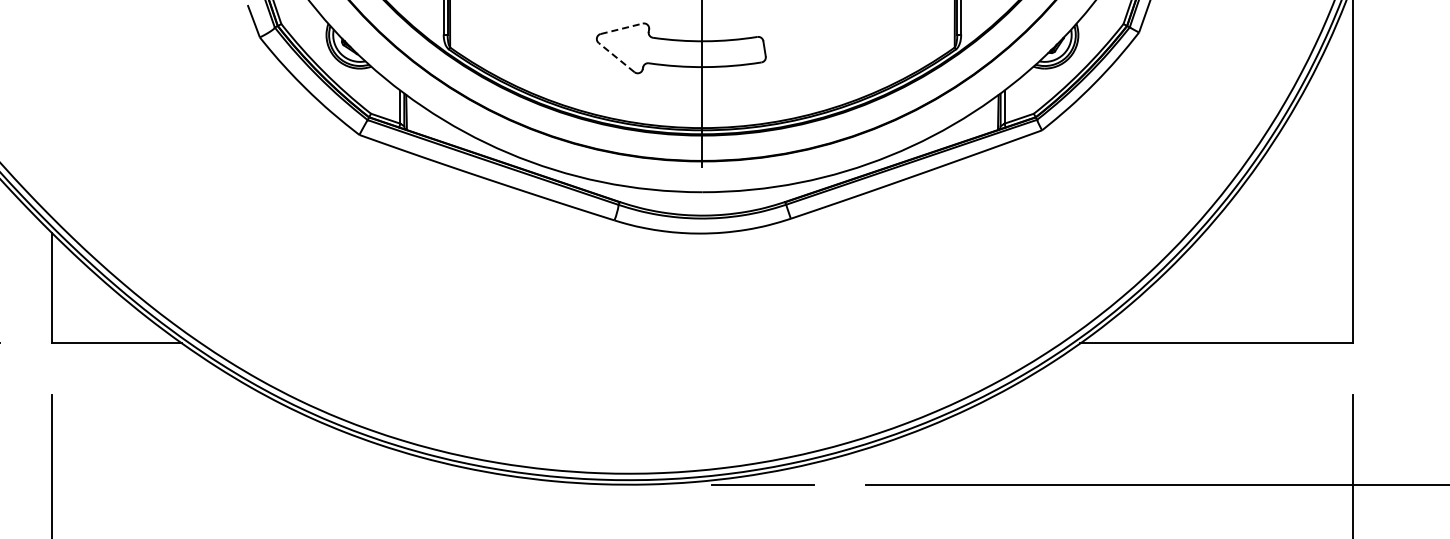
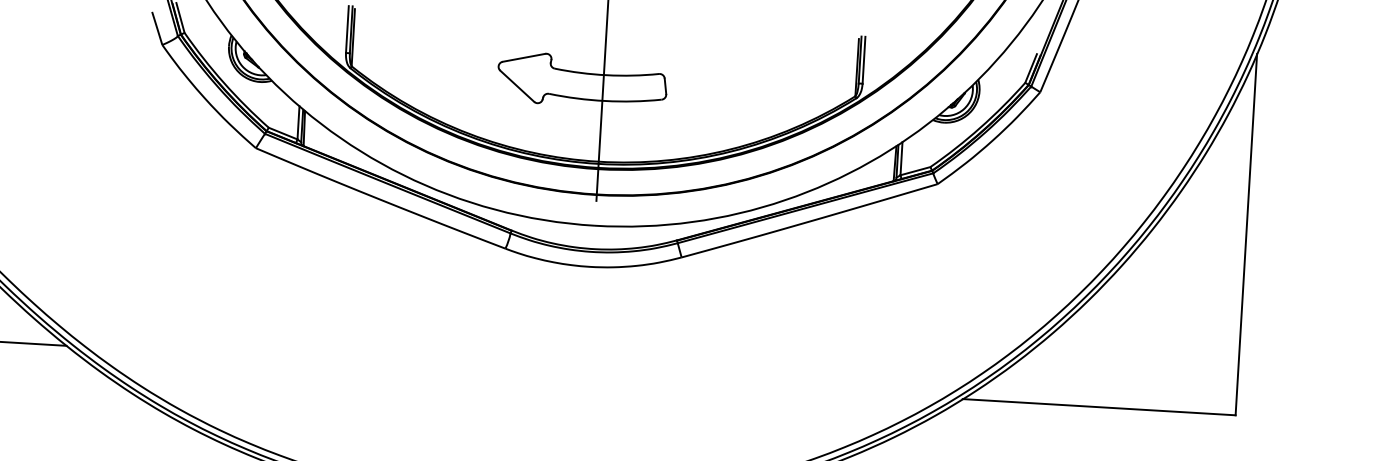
line: (621, 28) -> (523, 57), dashed -> solid
line: (616, 57) -> (517, 86), dashed -> solid

